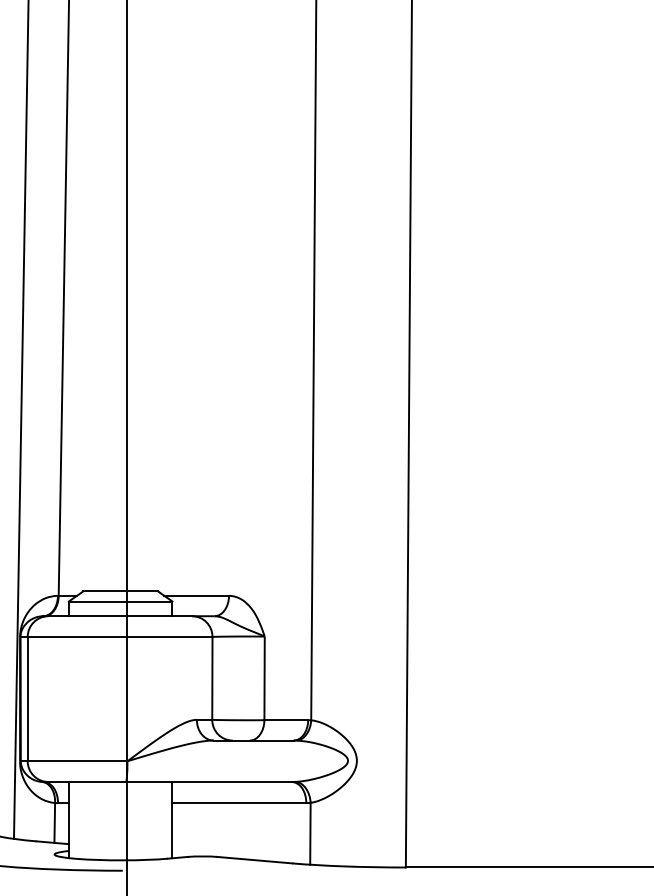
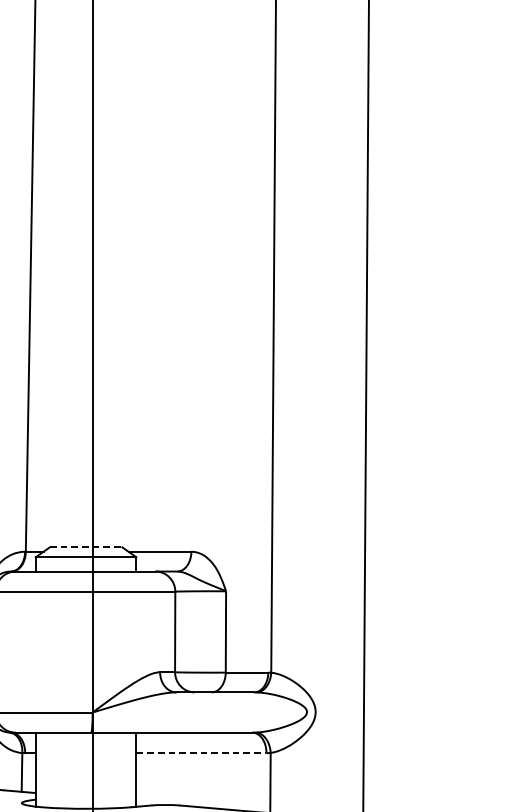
line: (121, 591) -> (86, 547), solid -> dashed
line: (239, 803) -> (201, 753), solid -> dashed

